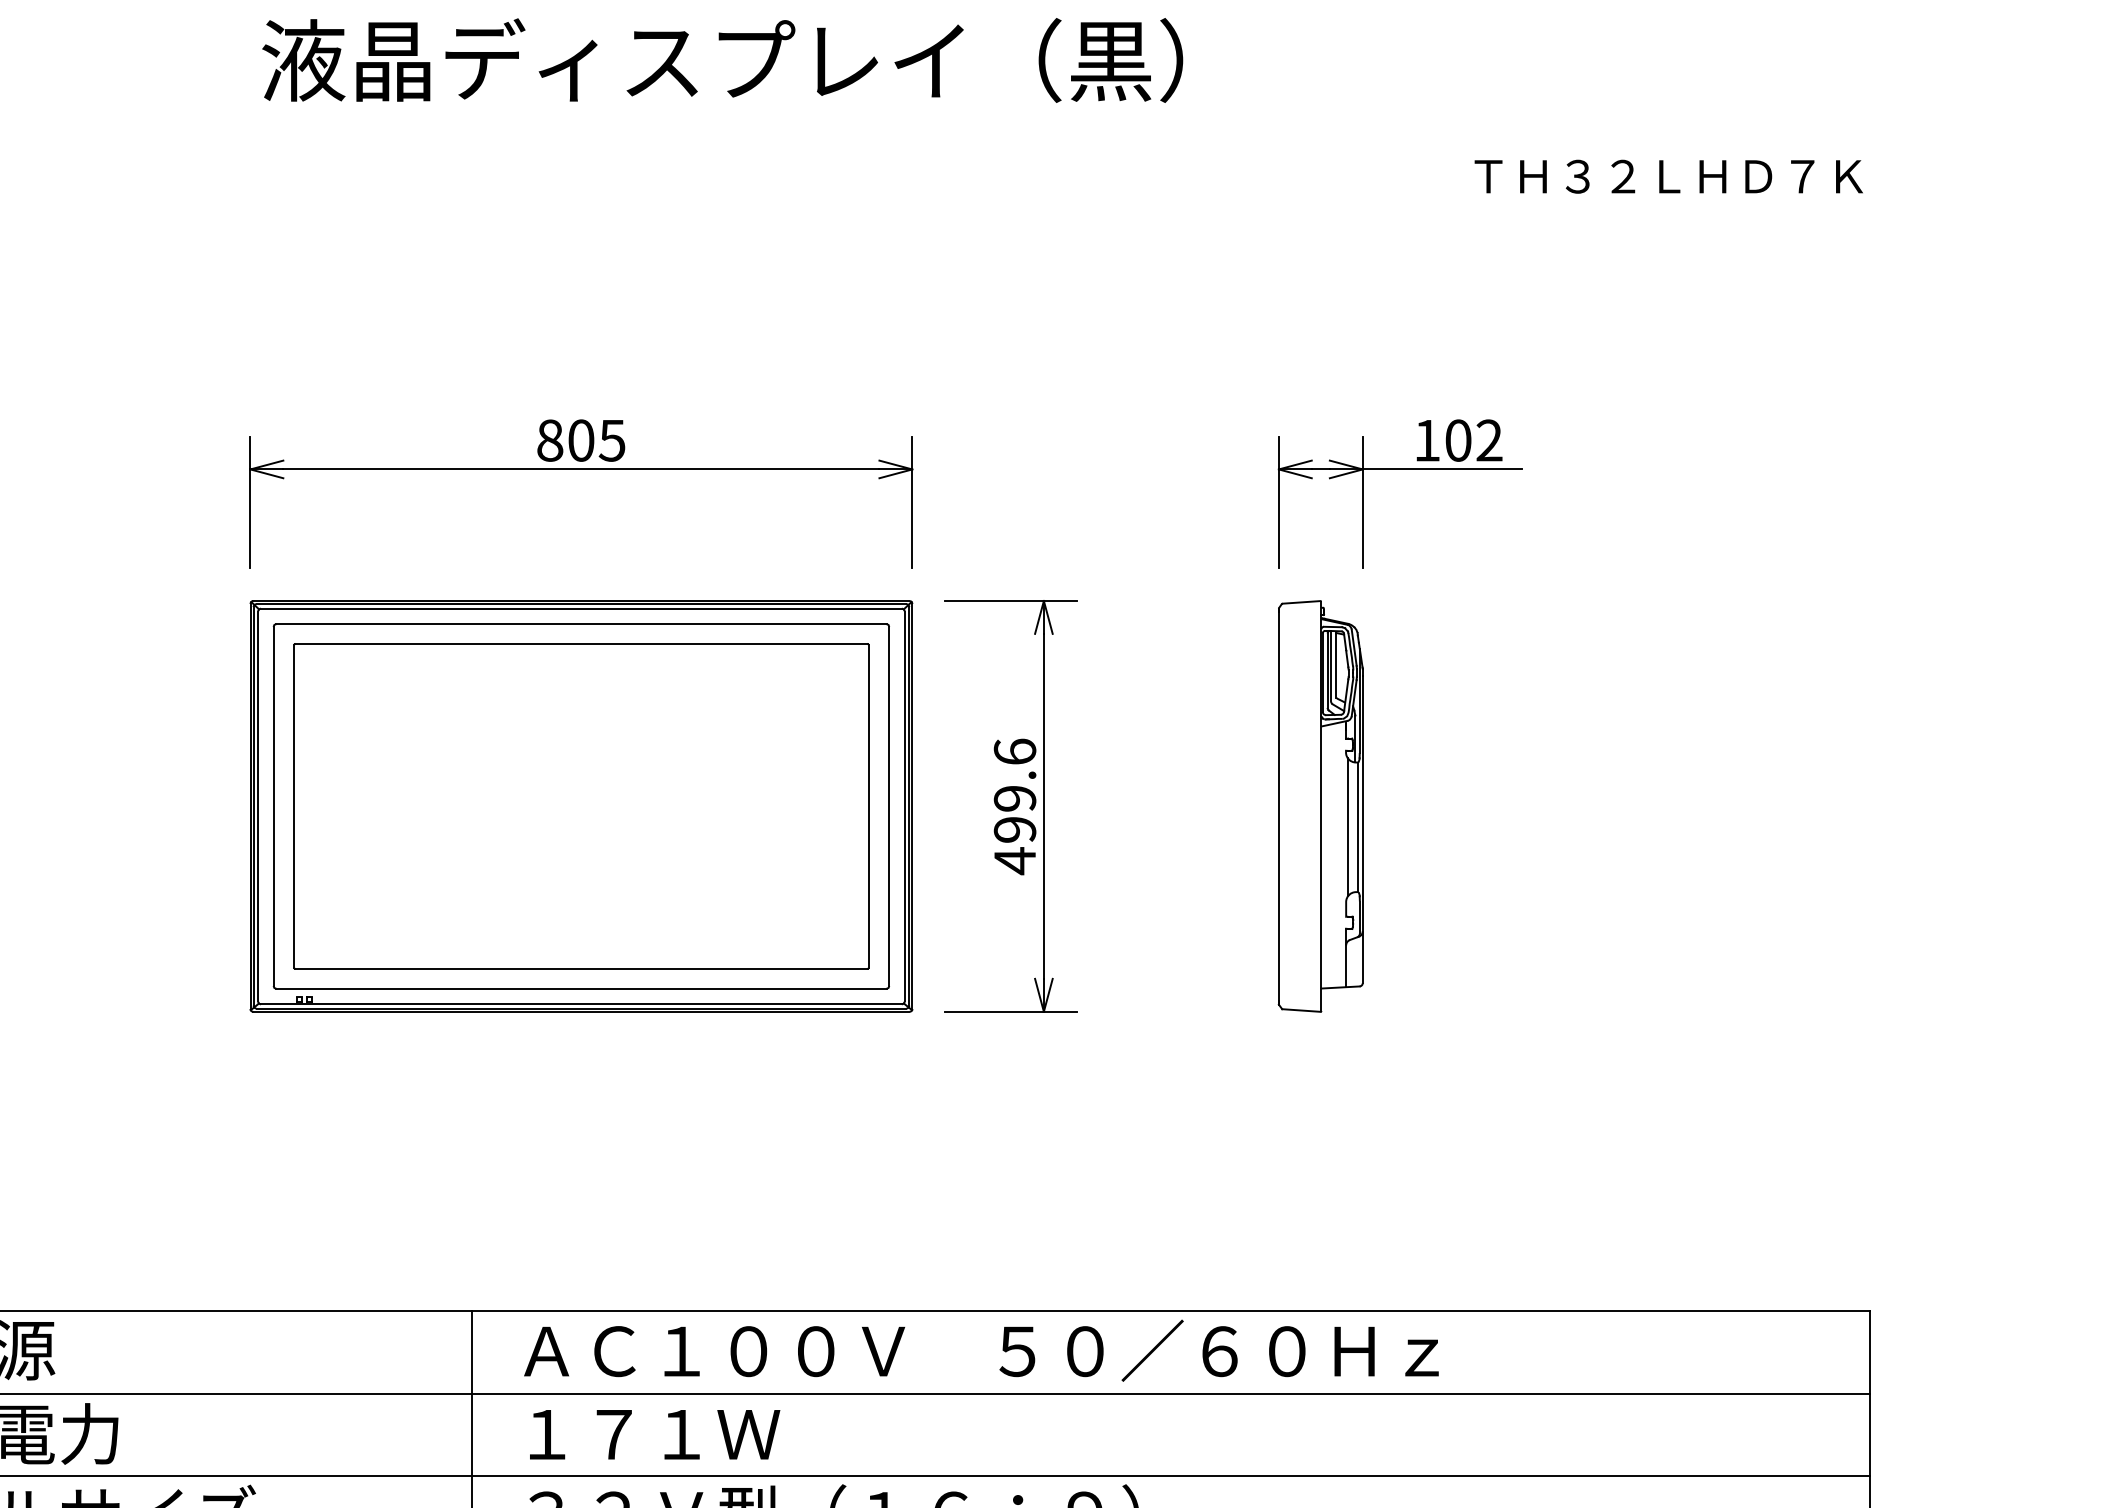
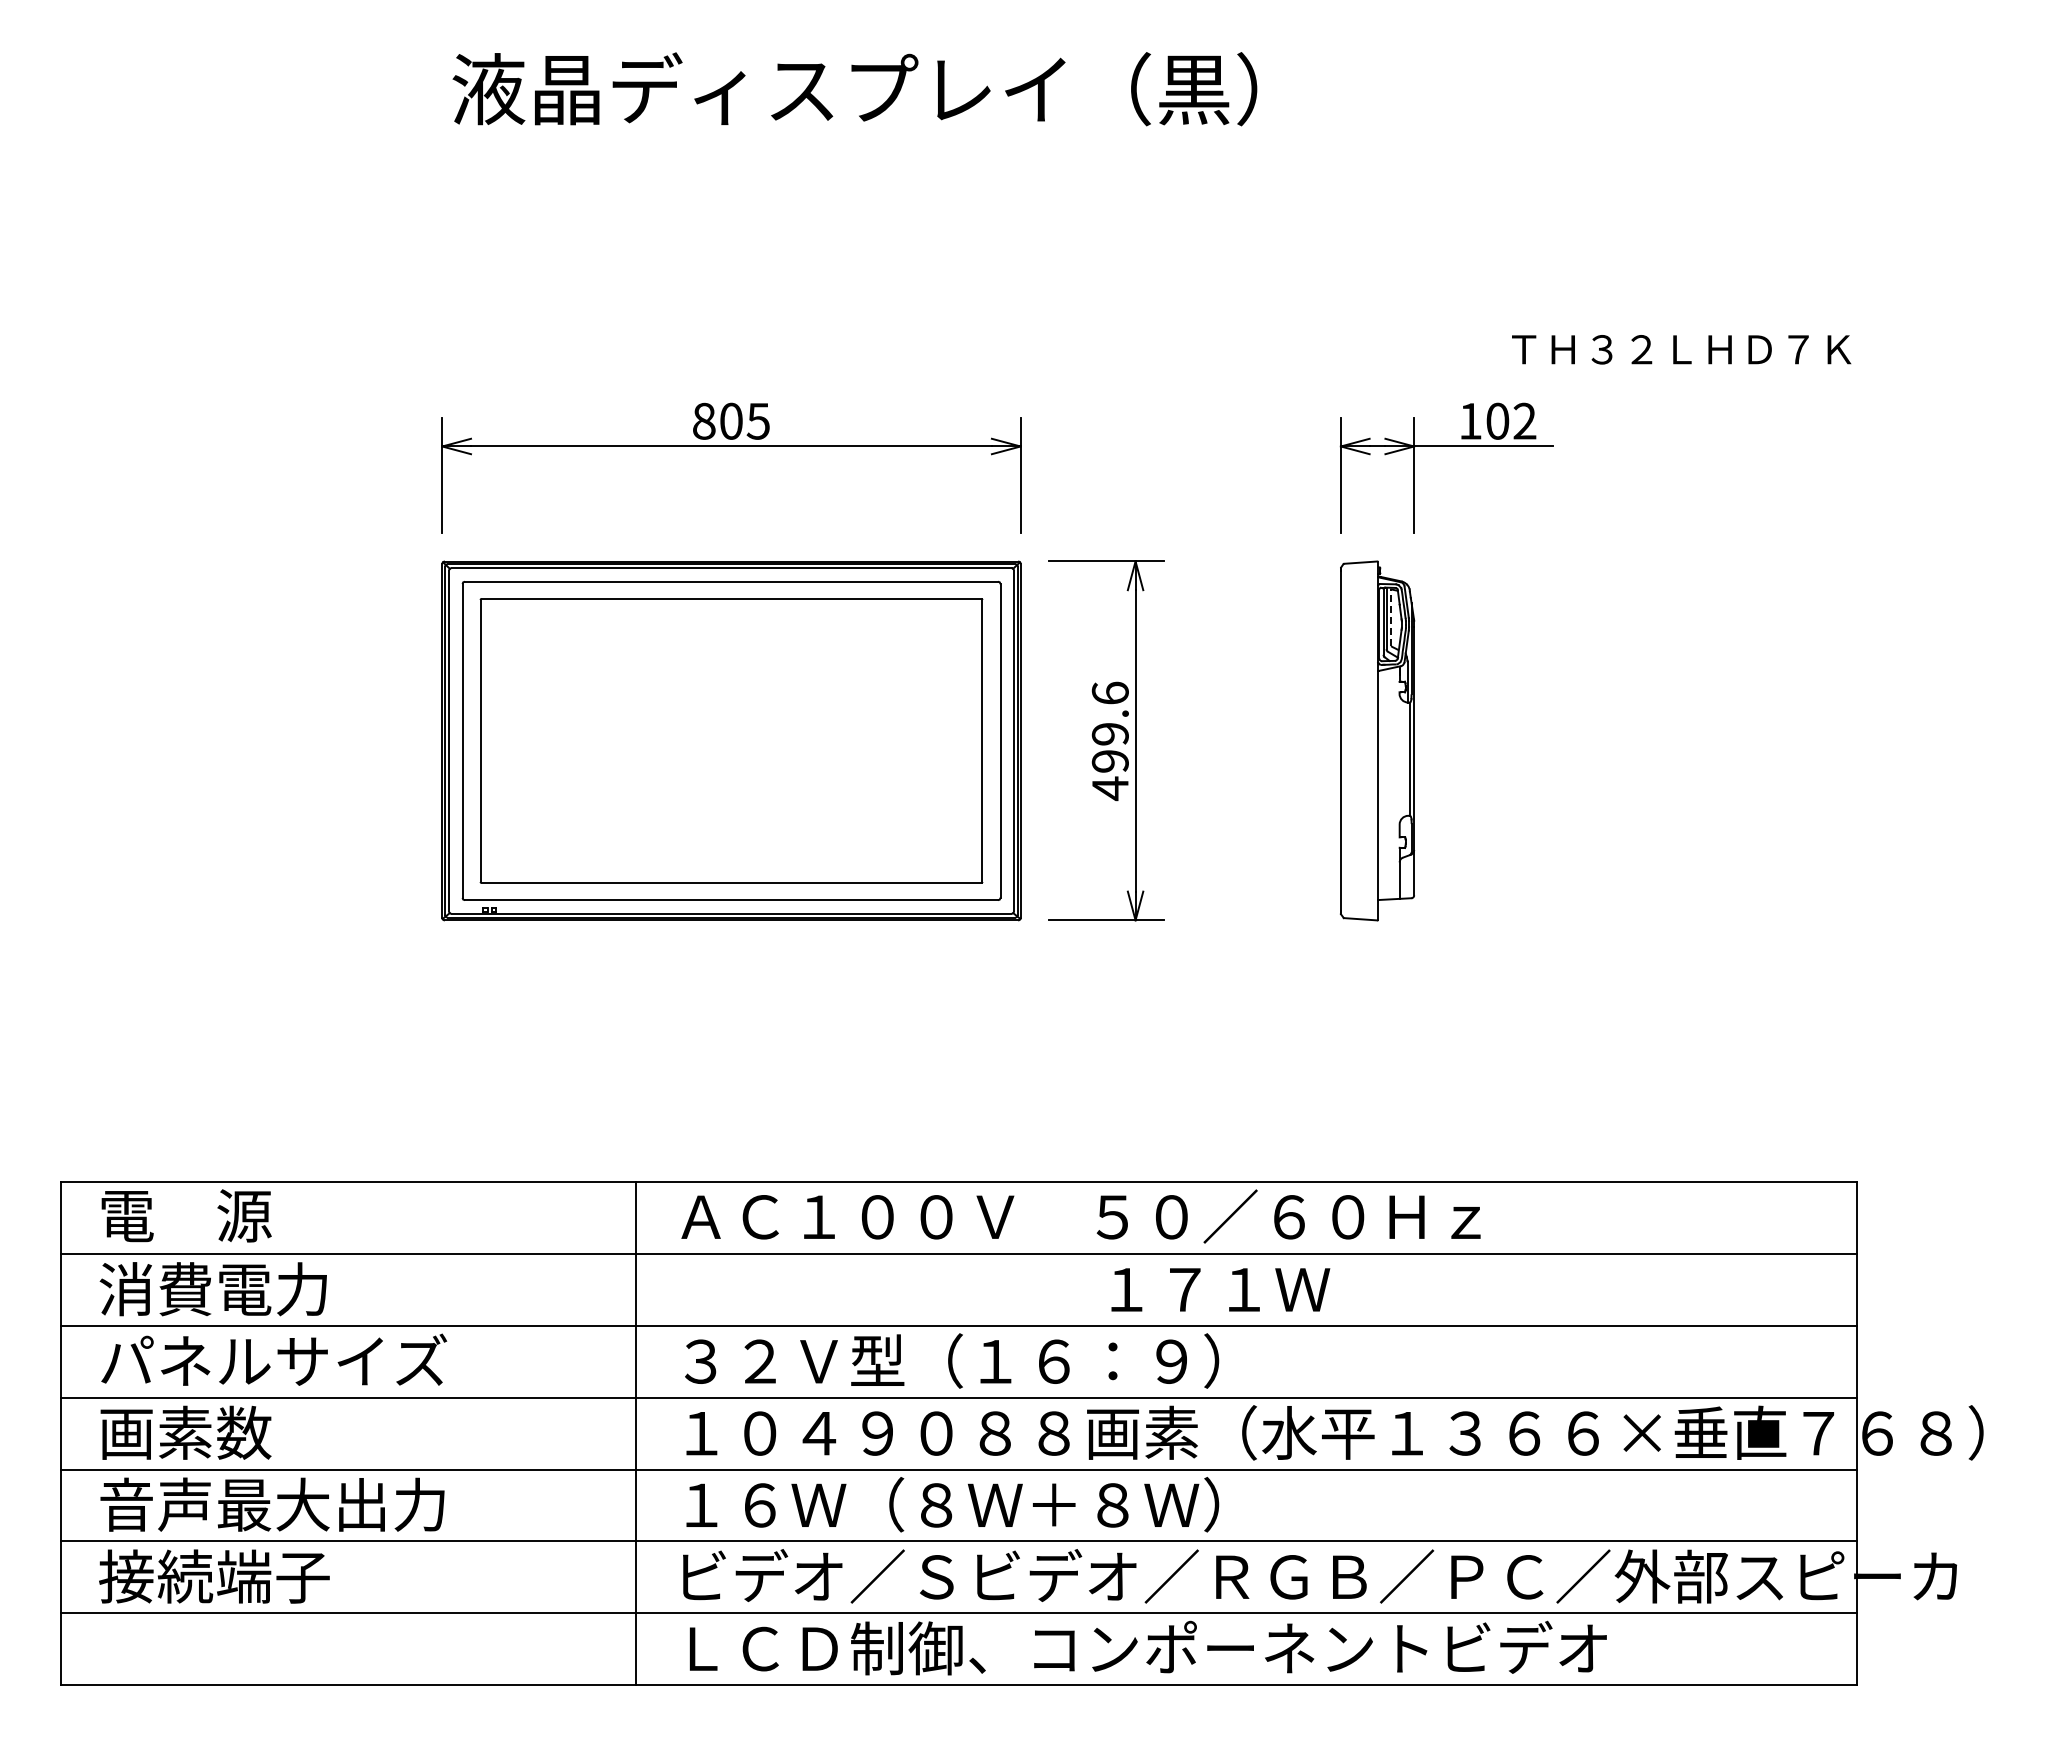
text: (1668, 176) -> (1681, 349), moved
line: (1336, 665) -> (1391, 617), solid -> dashed
line: (1348, 827) -> (1401, 759), removed
text: (654, 1434) -> (1220, 1289), moved

